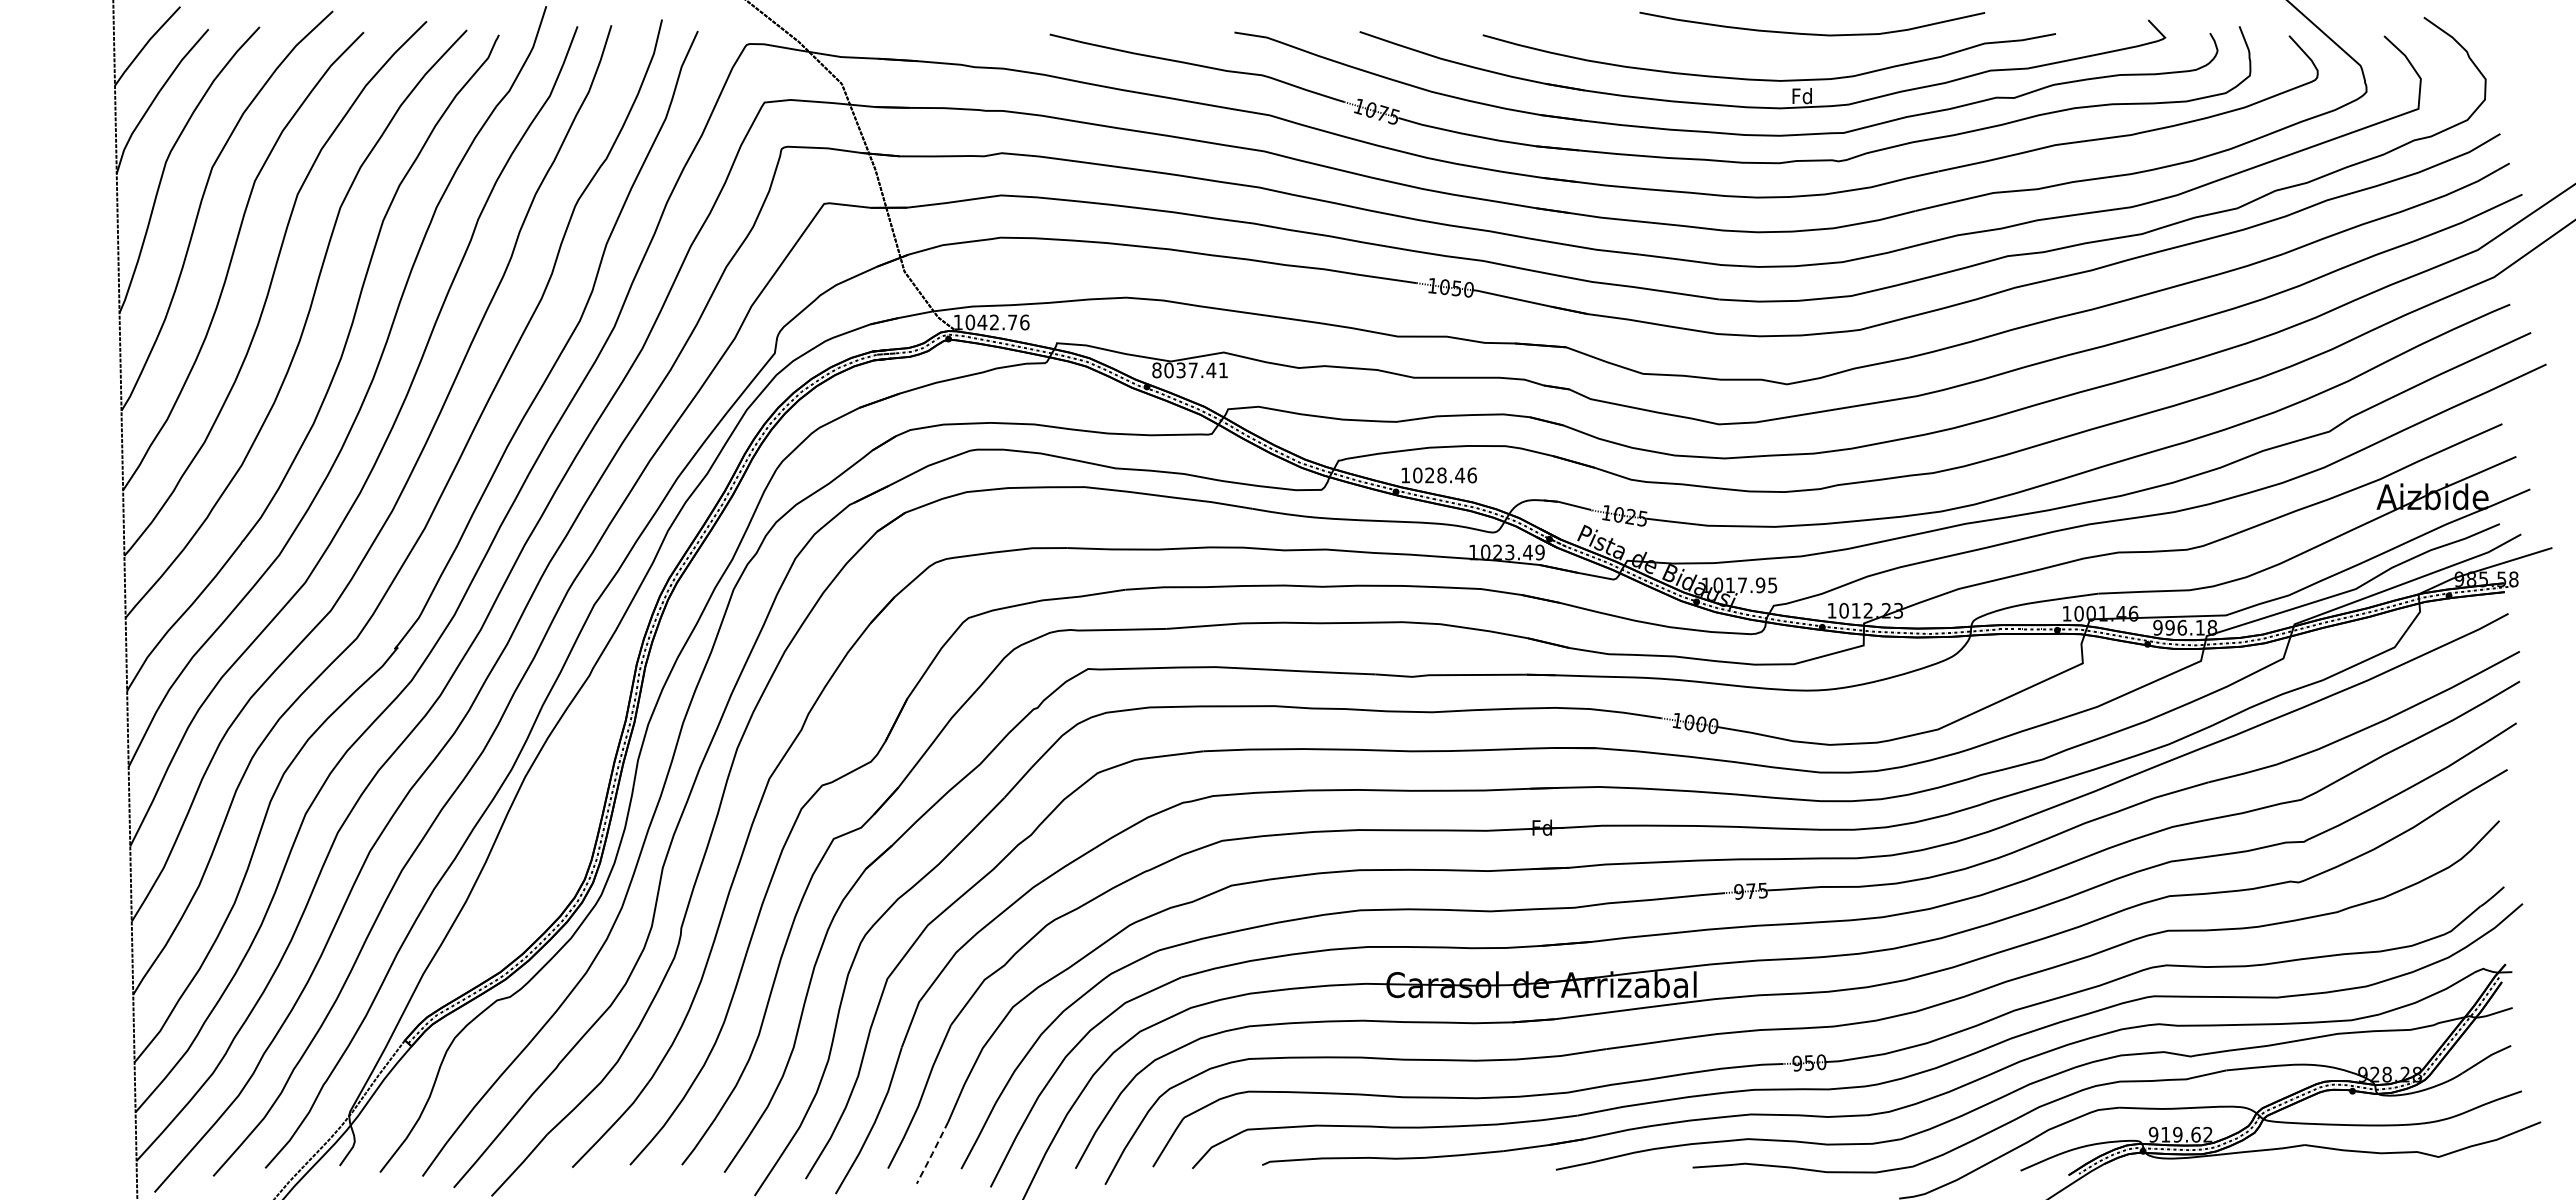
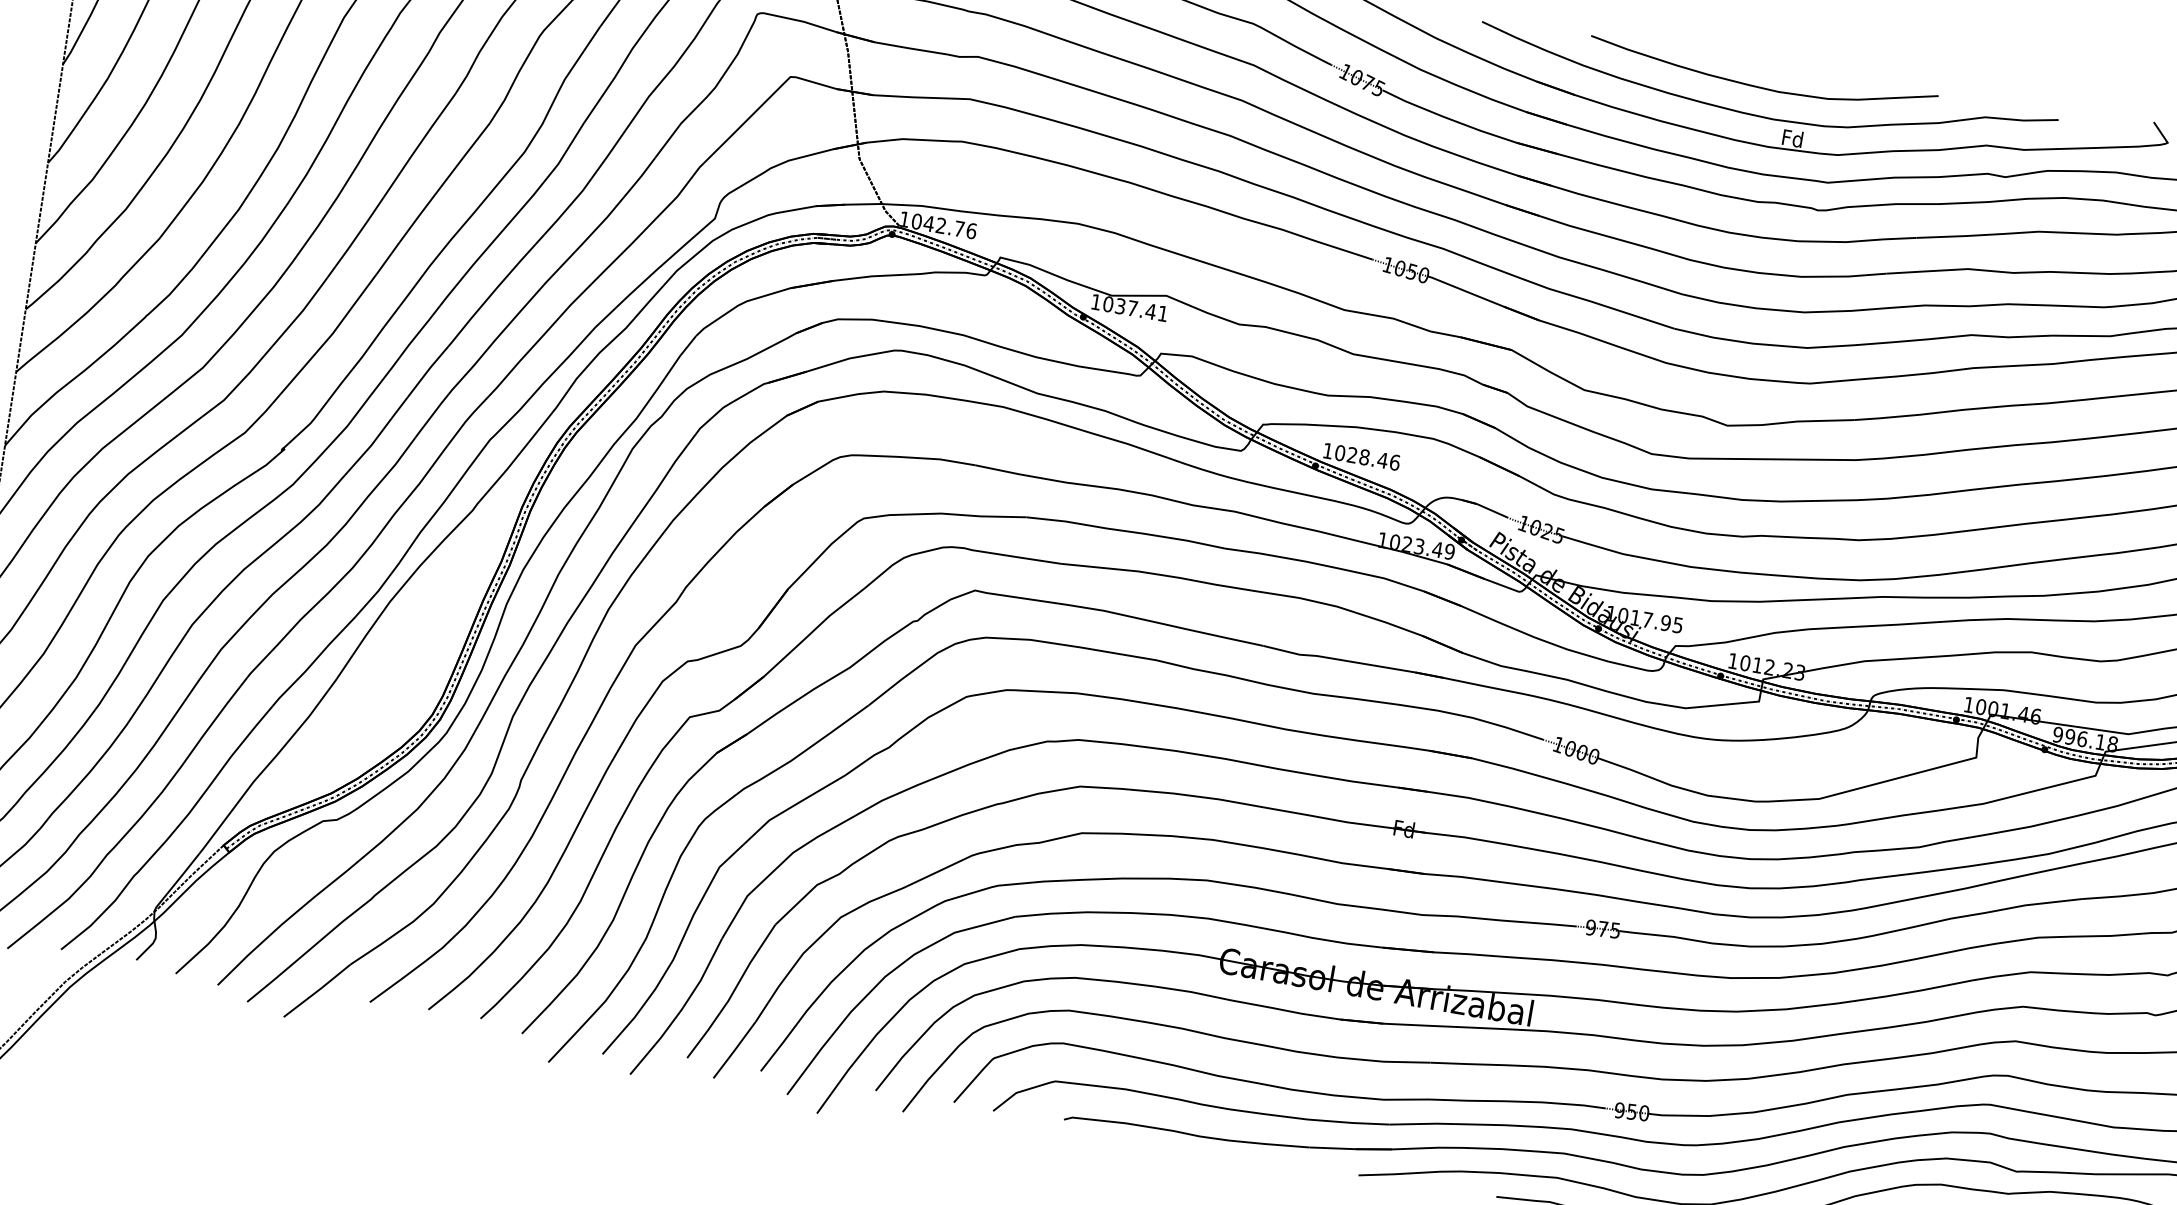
curve: (1812, 33) -> (1761, 86), moved
text: (1156, 370) -> (1095, 302), 8037.41 -> 1037.41
line: (932, 1153) -> (734, 1050), dashed -> solid

